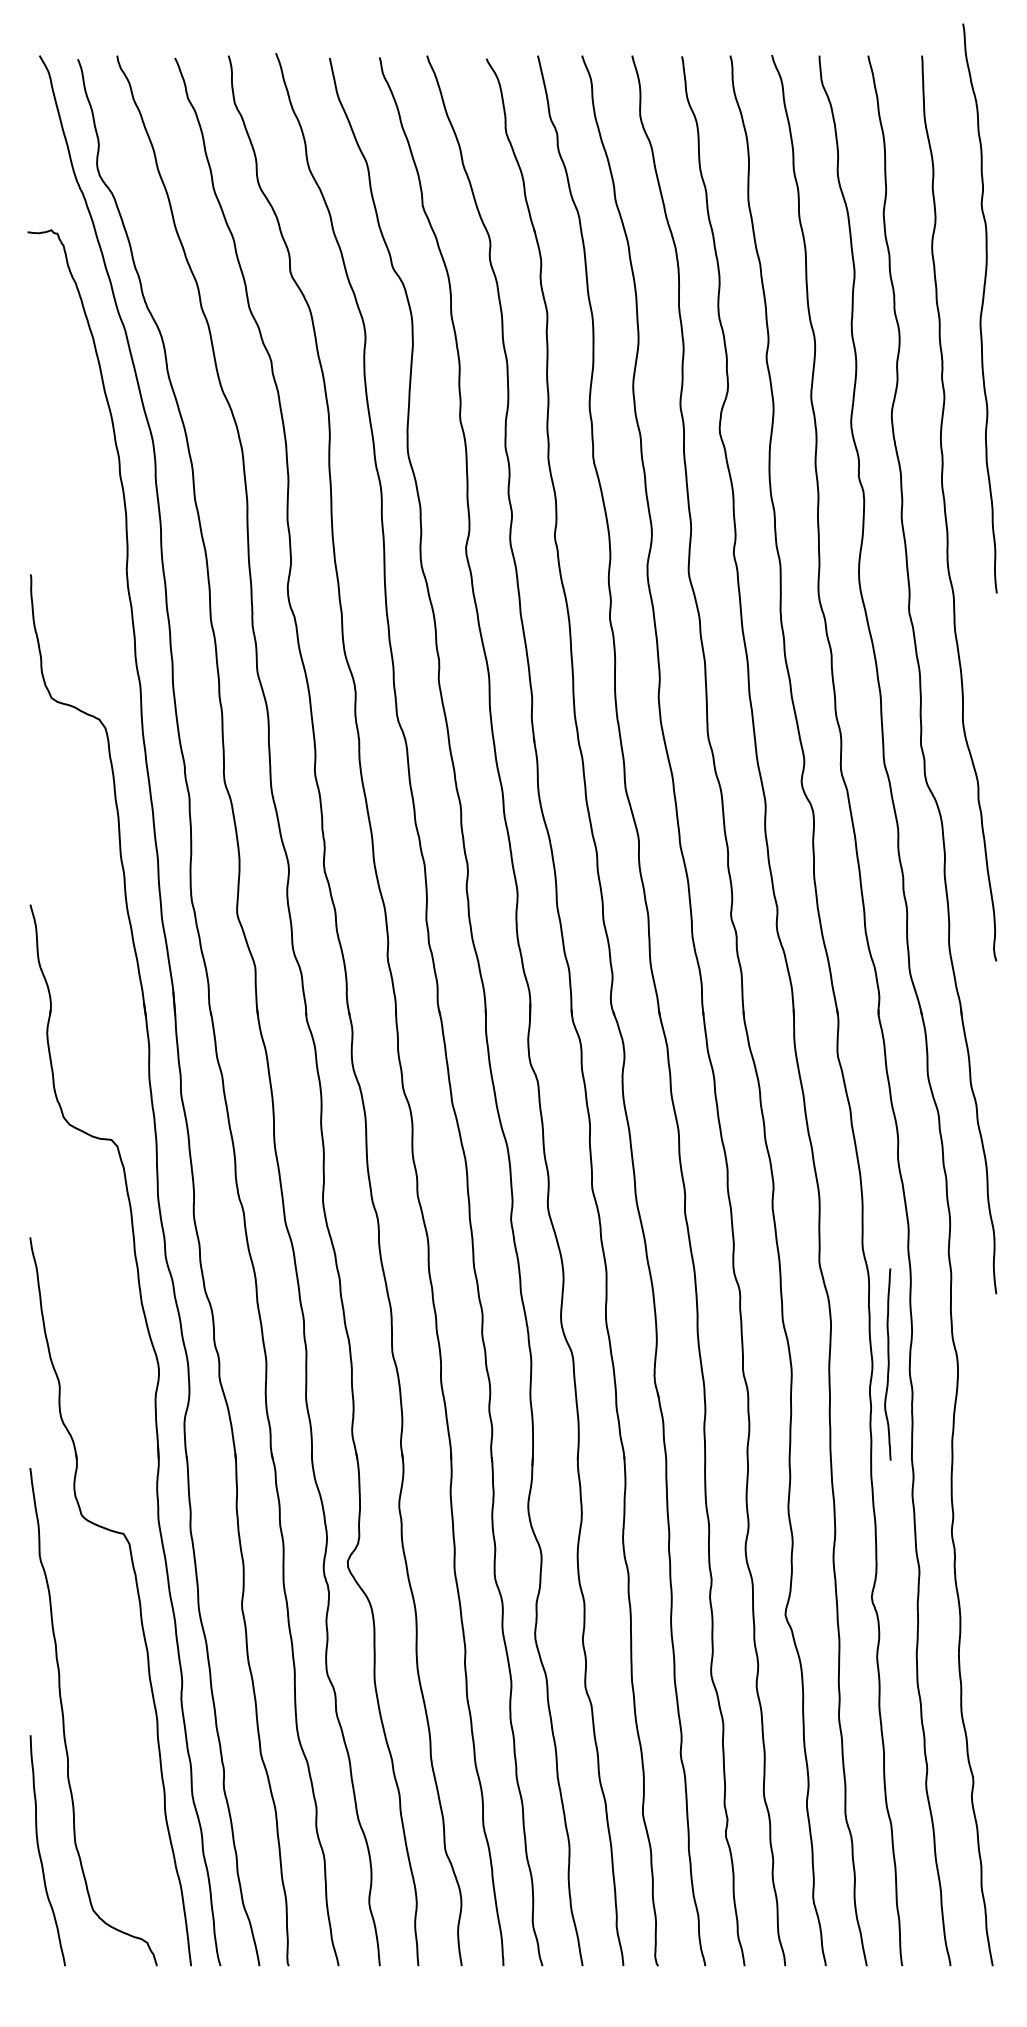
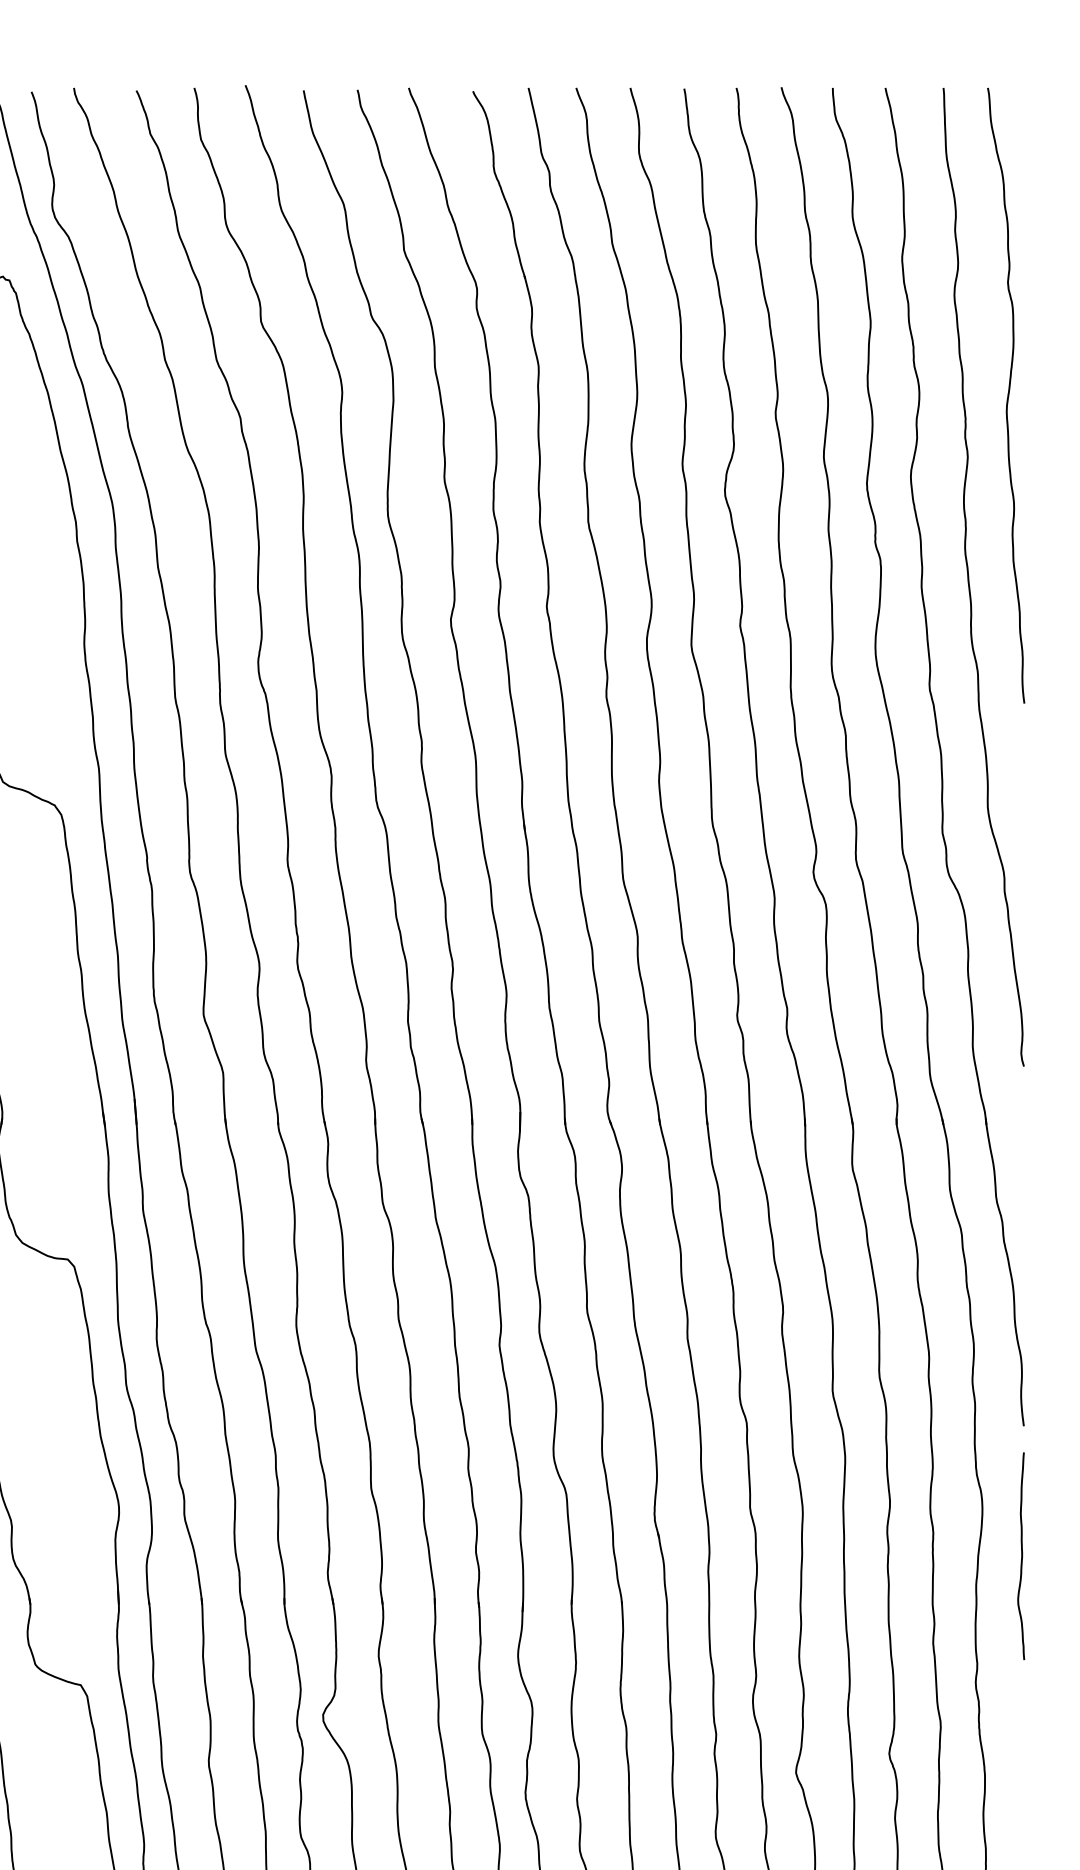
curve: (981, 308) -> (1007, 395), moved
curve: (887, 1364) -> (1020, 1556), moved

